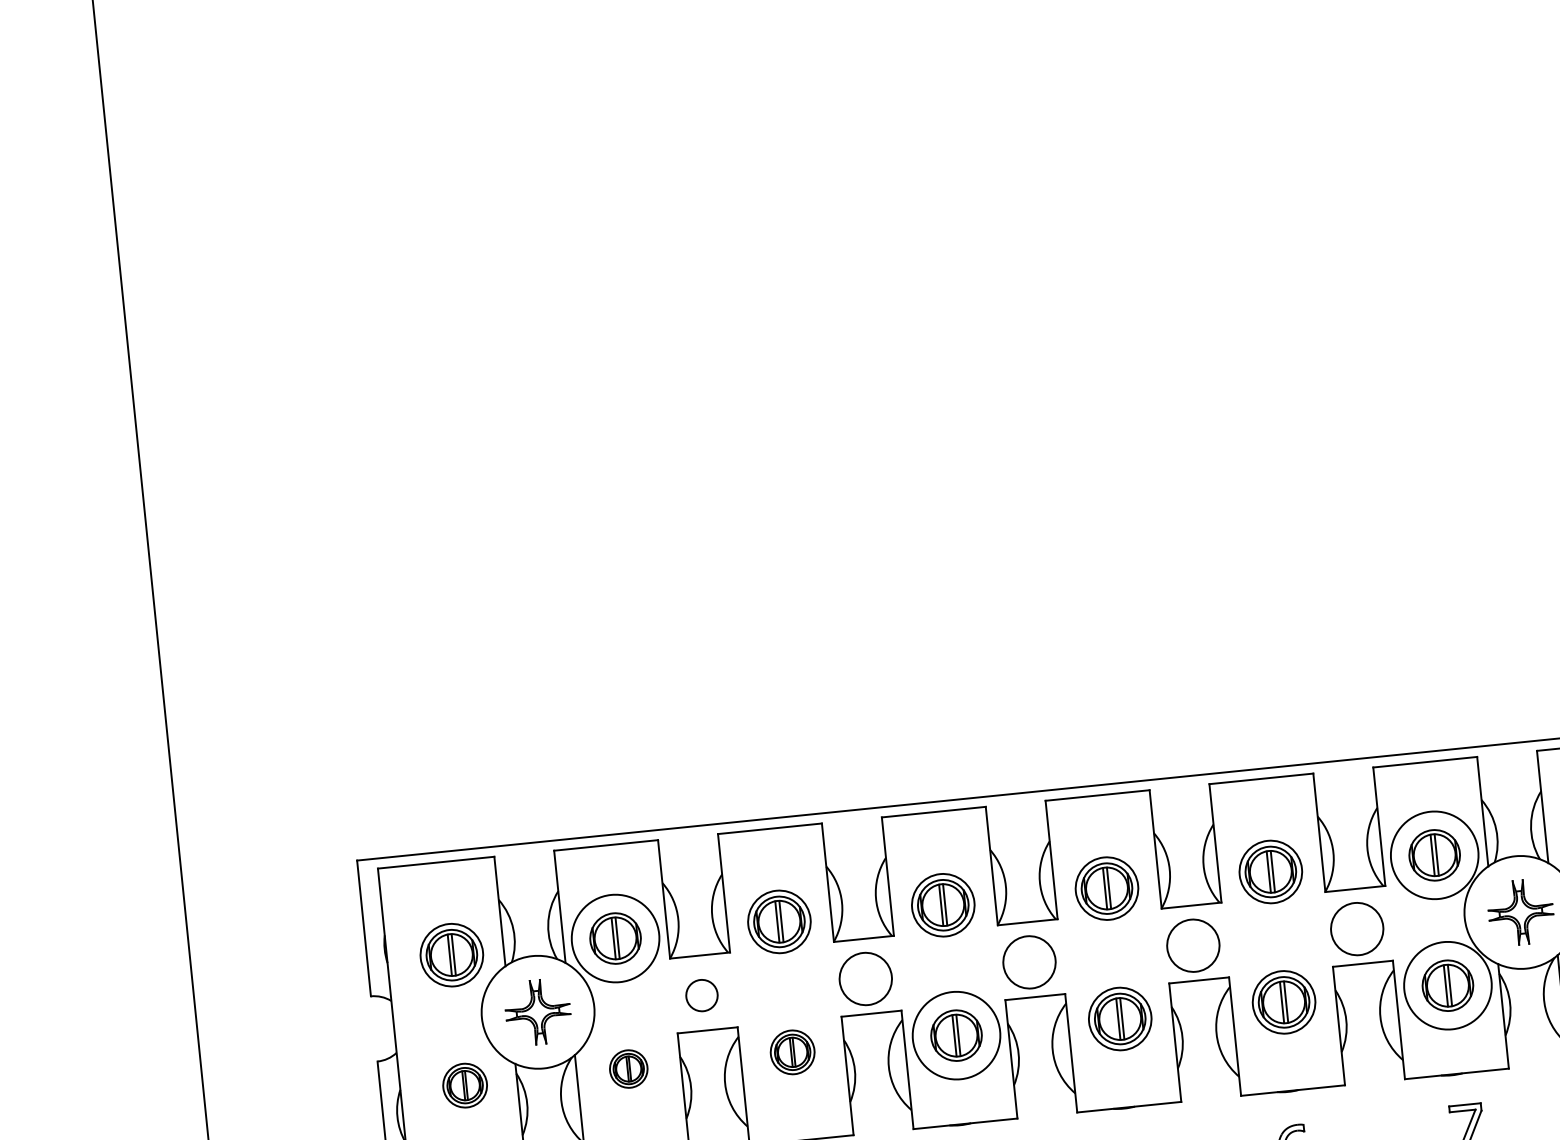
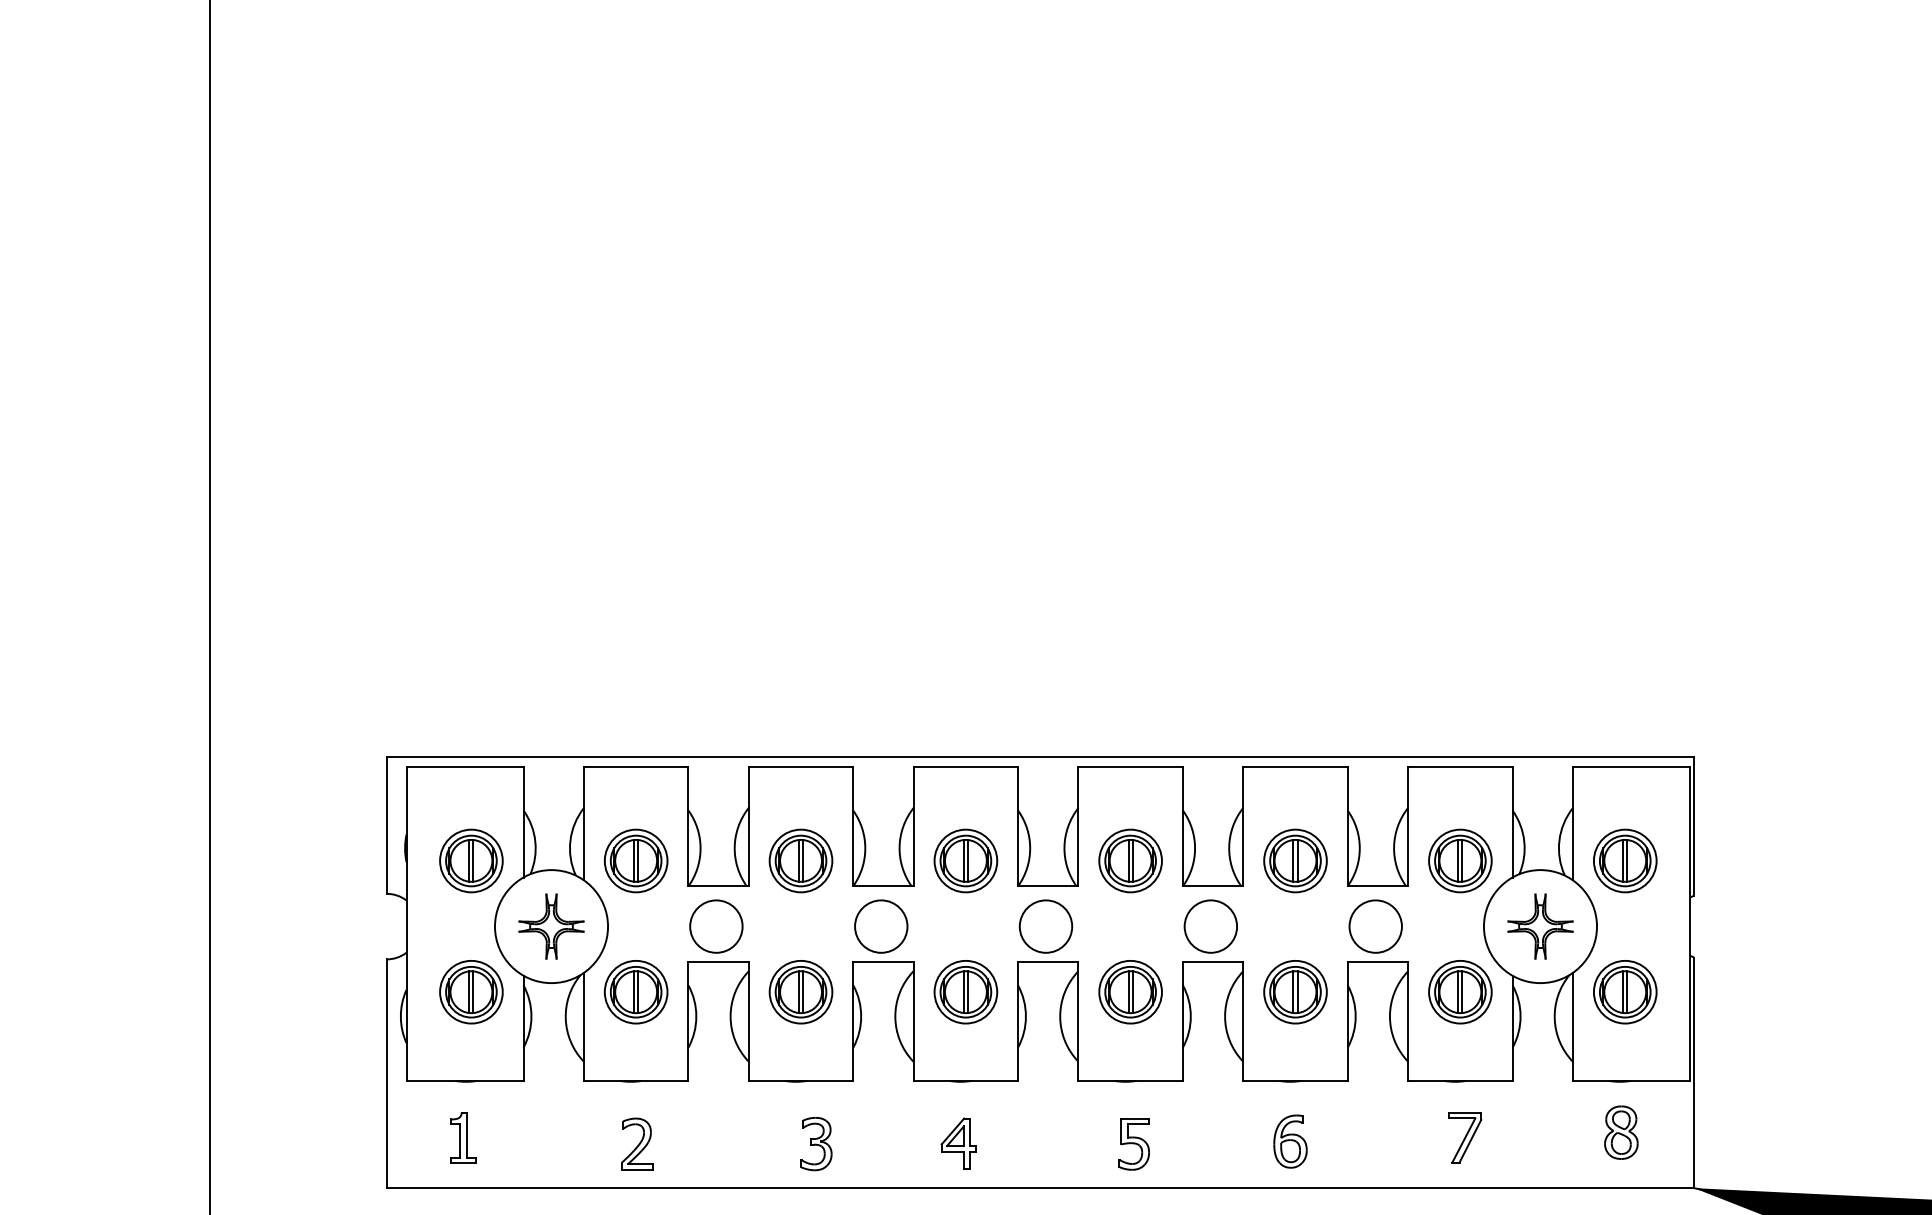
circle: (1434, 854) -> (1460, 860), size x0.71
circle: (614, 938) -> (635, 860), size x0.71
circle: (1447, 985) -> (1460, 991), size x0.71
circle: (702, 995) -> (716, 926), size x1.67
circle: (956, 1034) -> (965, 991), size x0.71
part: (792, 1052) -> (800, 992), size x1.43
part: (628, 1069) -> (635, 992), size x1.67
part: (465, 1085) -> (471, 992), size x1.43

